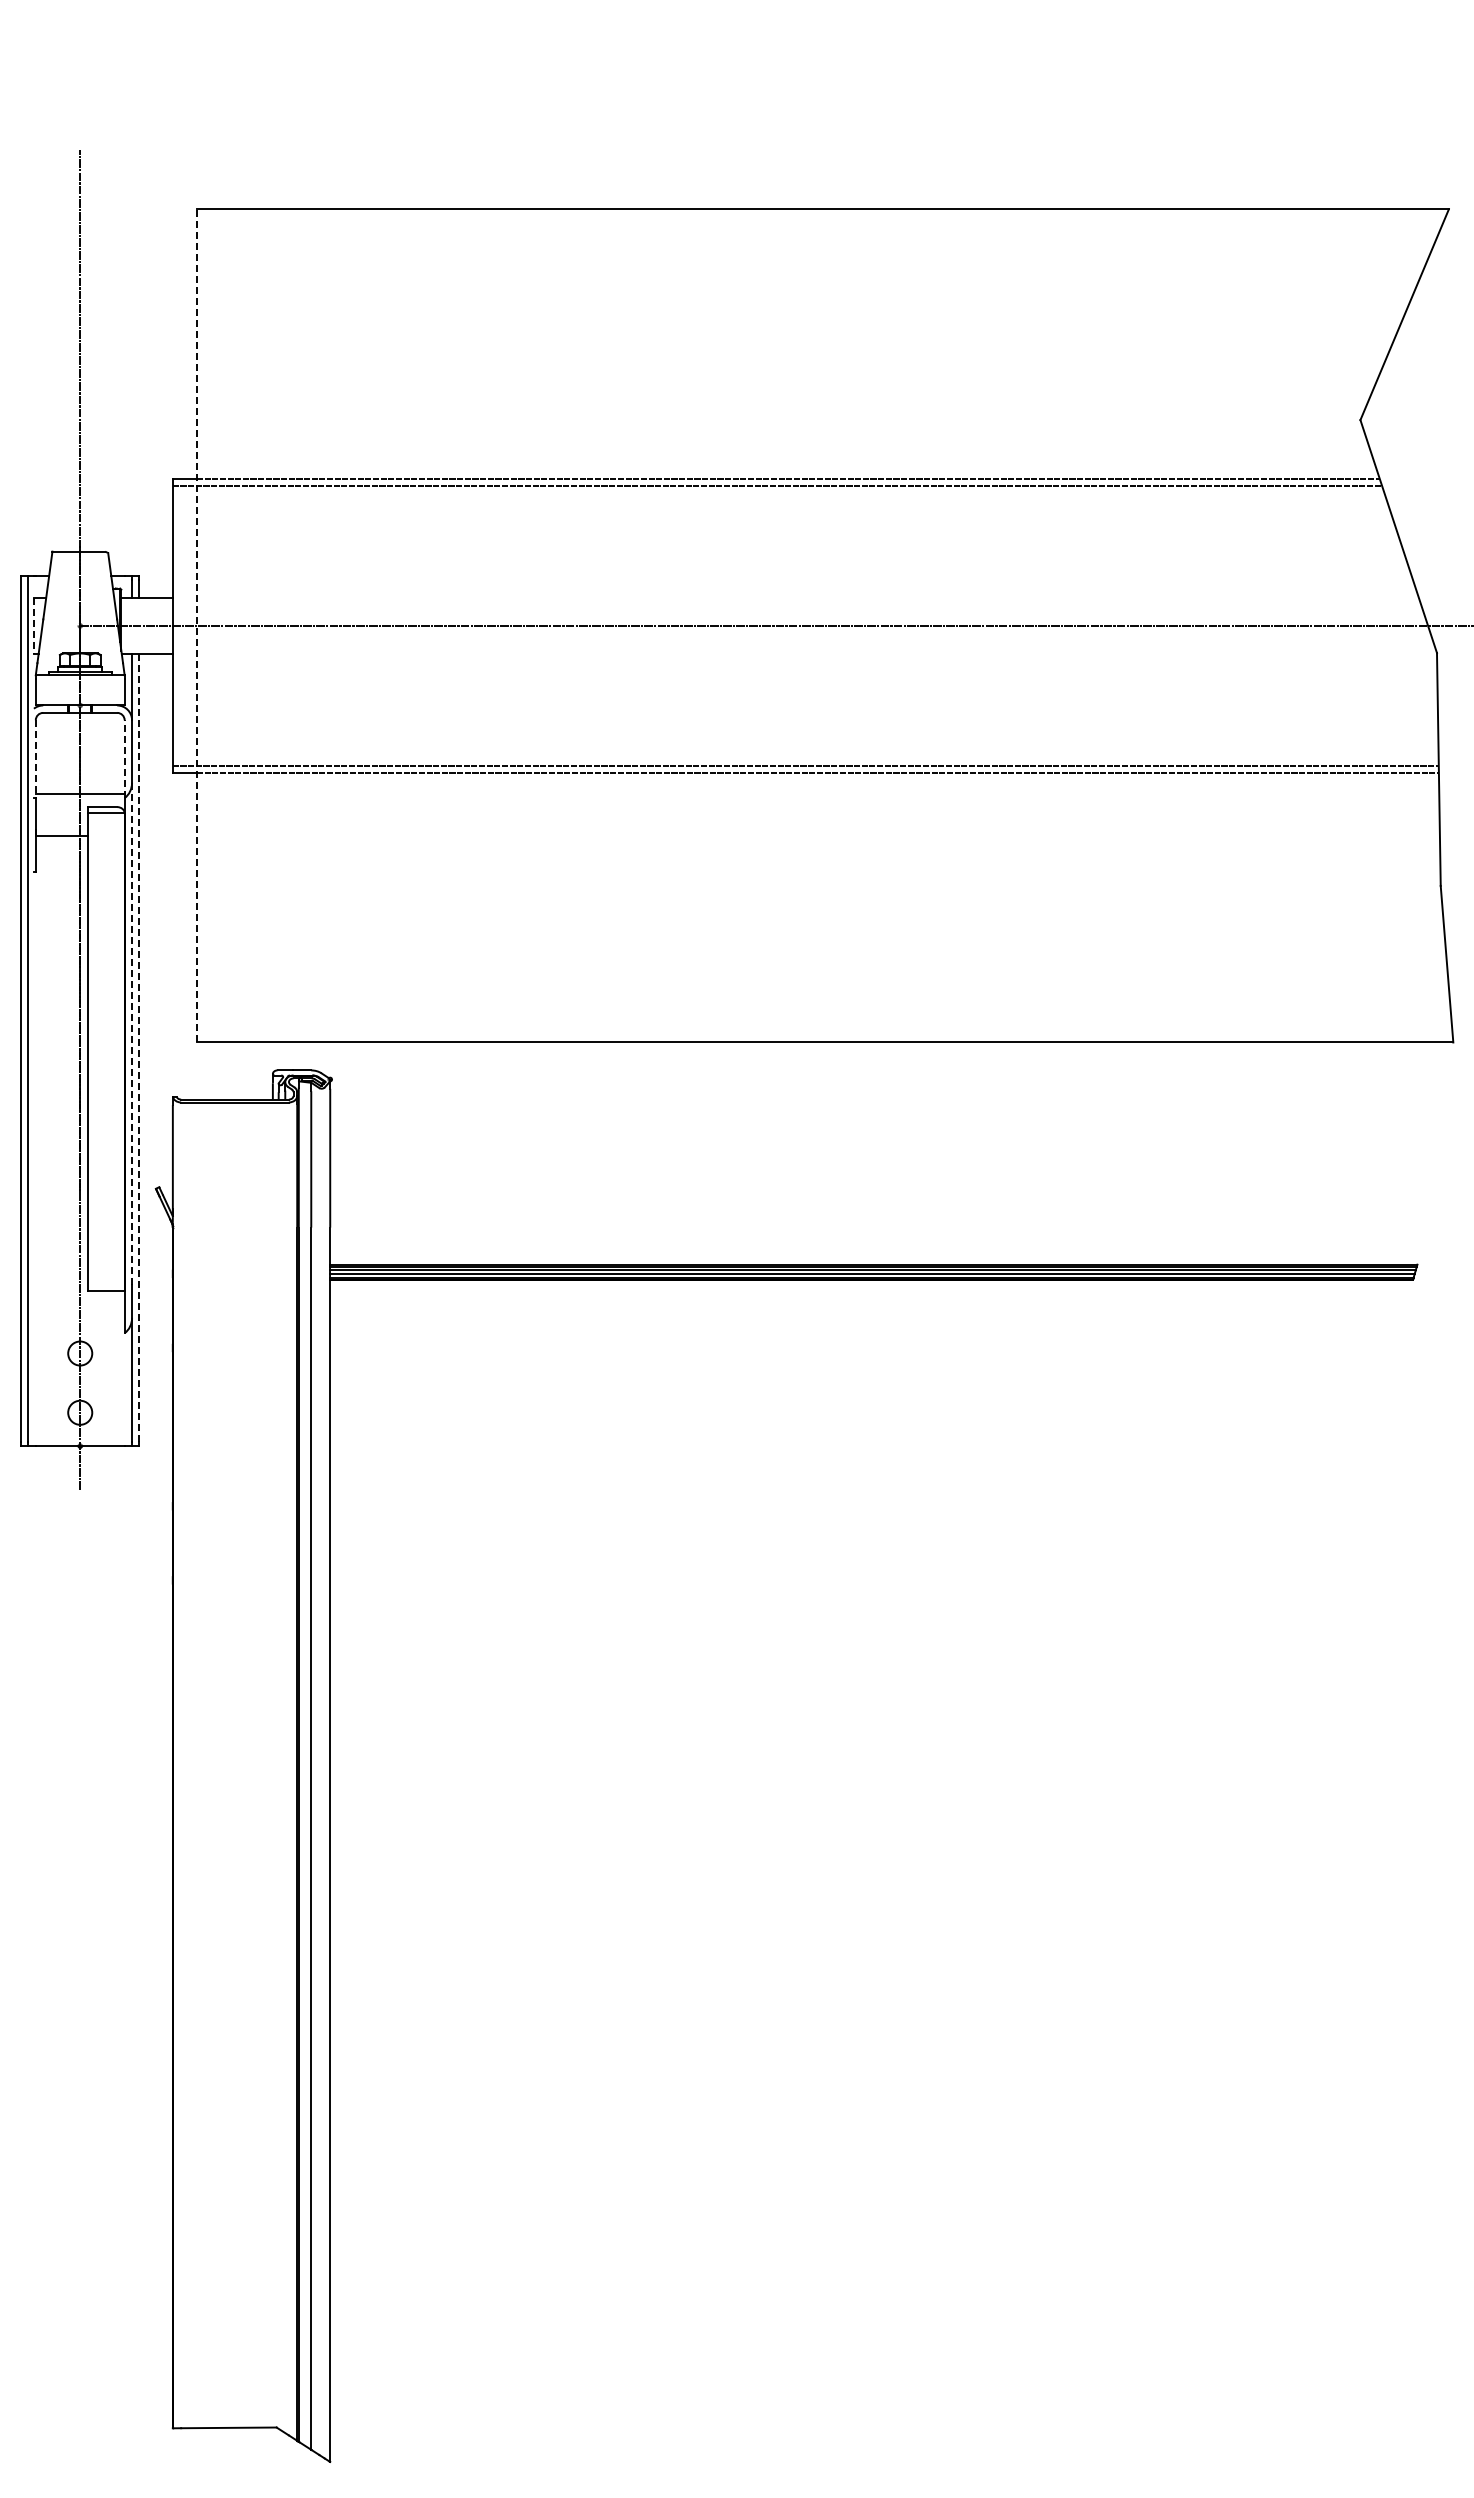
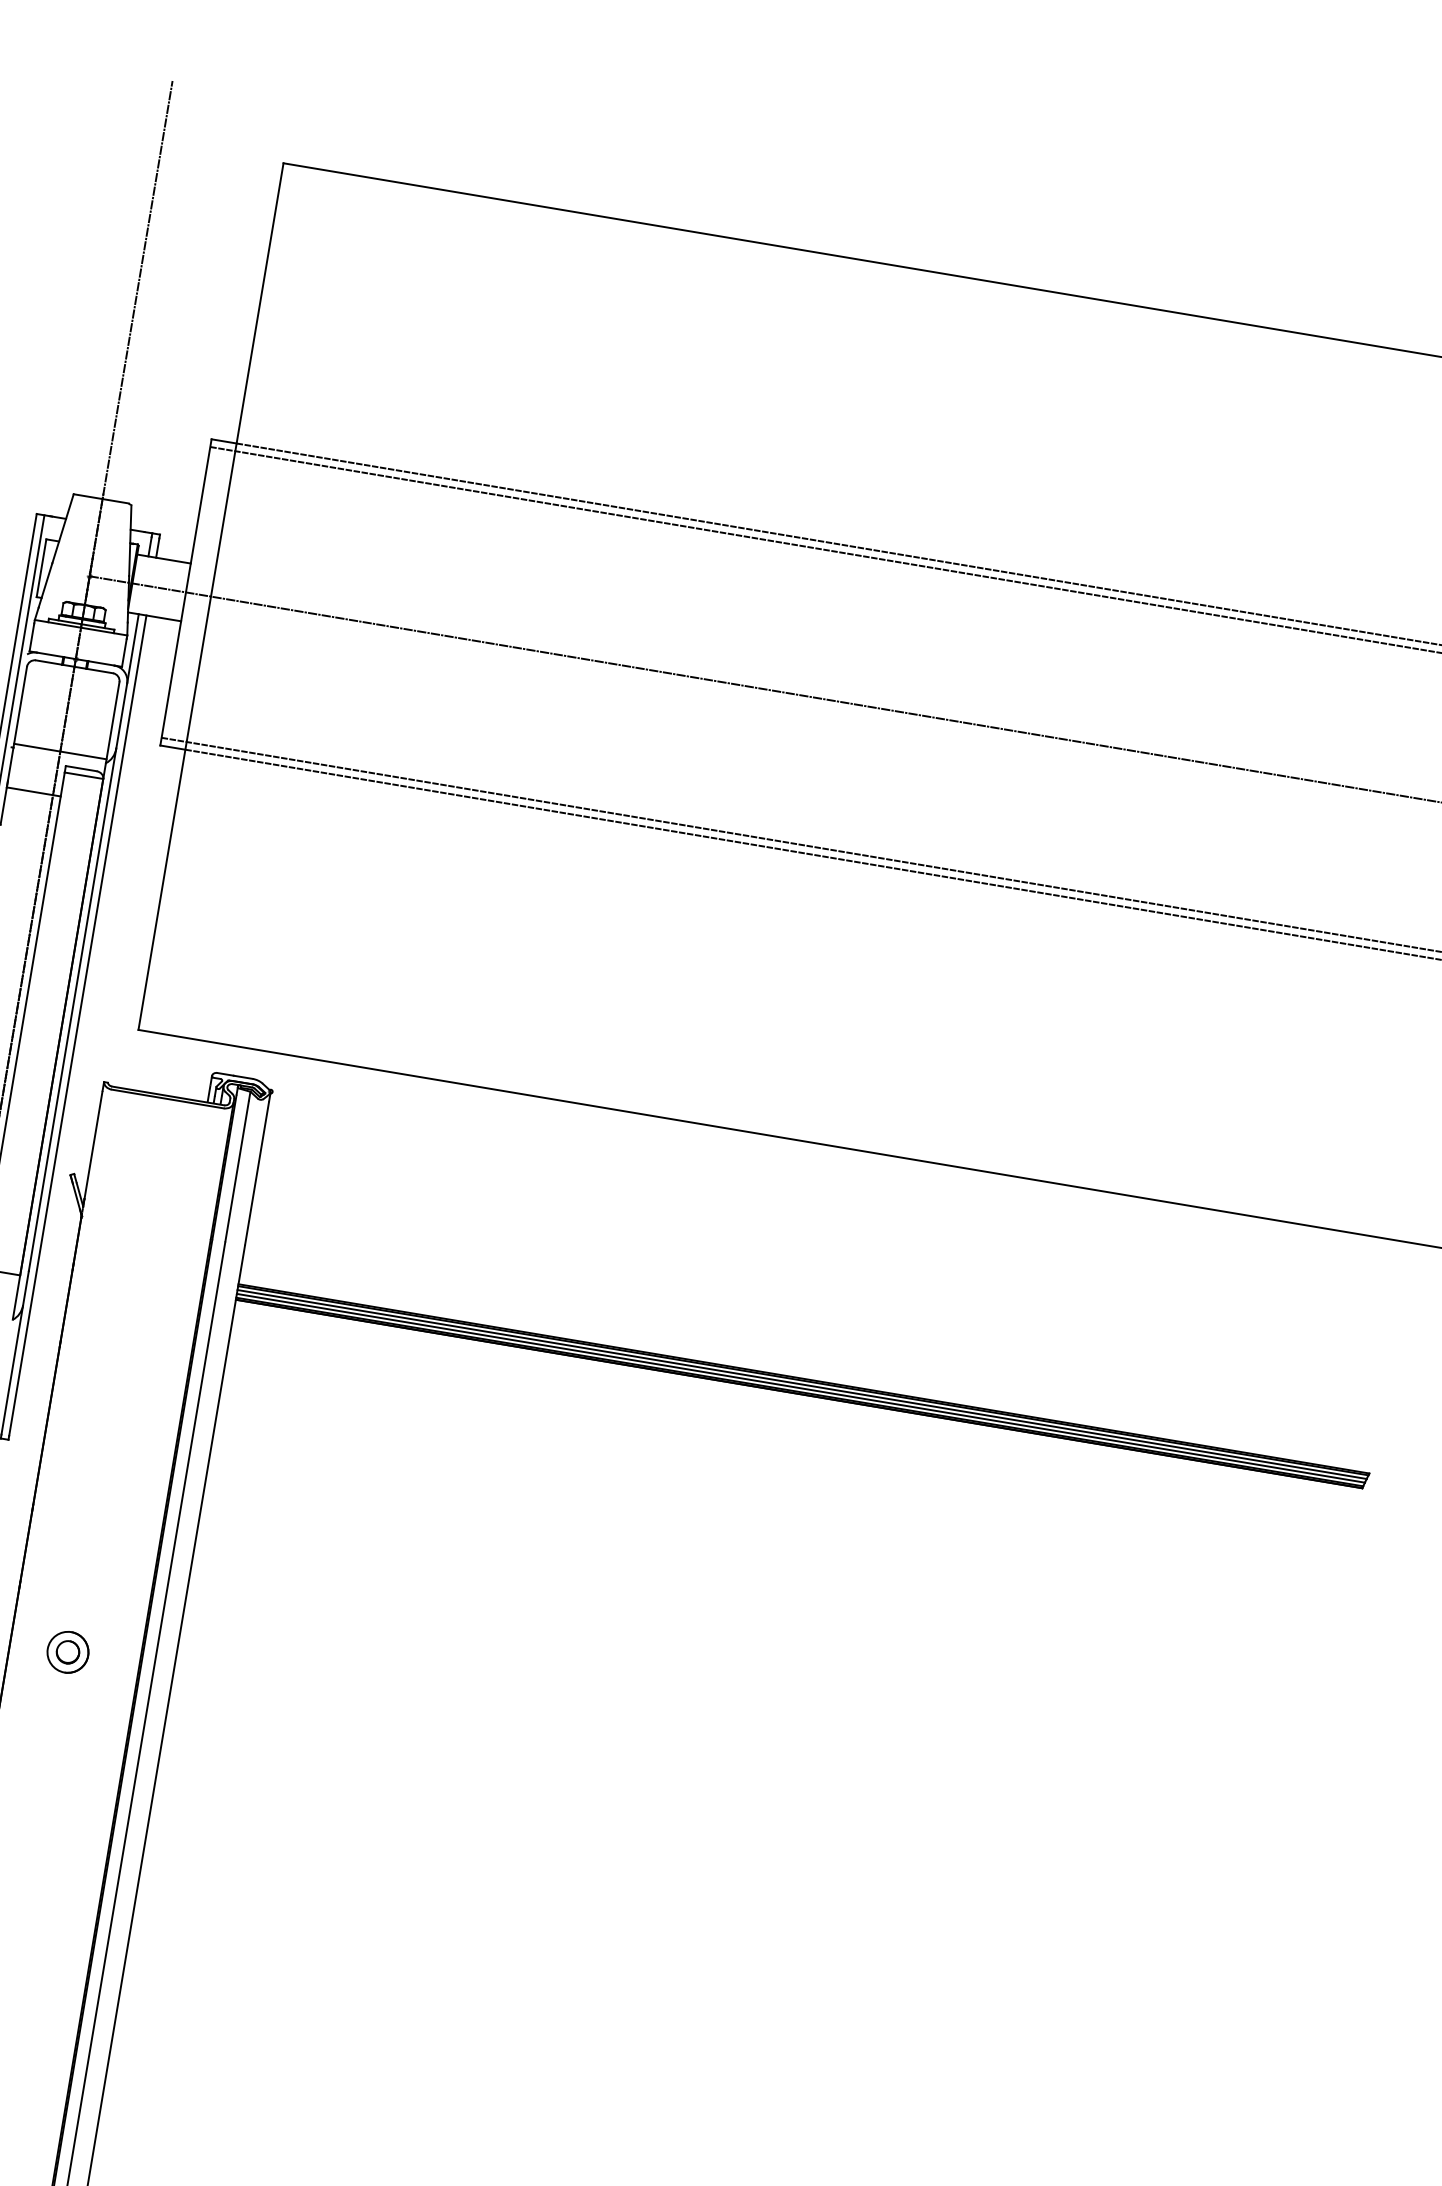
line: (33, 625) -> (41, 567), dashed -> solid
line: (196, 625) -> (210, 596), dashed -> solid
line: (35, 759) -> (19, 707), dashed -> solid
line: (124, 759) -> (112, 722), dashed -> solid
line: (132, 1033) -> (73, 1009), dashed -> solid
line: (139, 1048) -> (77, 1026), dashed -> solid
part: (228, 1635) -> (68, 1652), added

